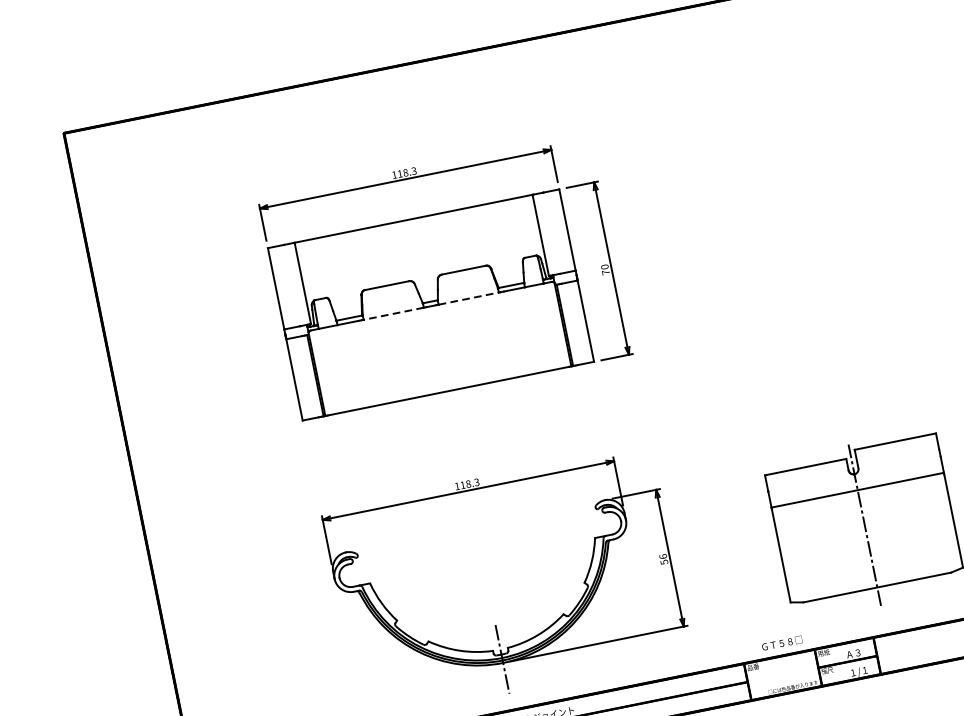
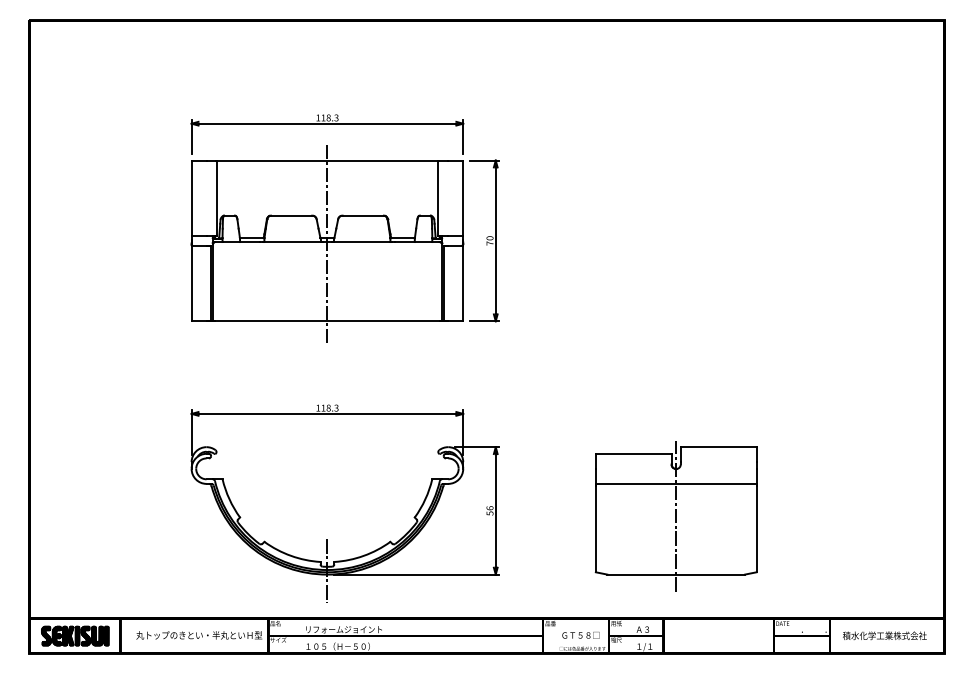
line: (468, 299) -> (362, 242), dashed -> solid
line: (431, 307) -> (327, 243), added
line: (393, 314) -> (292, 242), dashed -> solid
text: (781, 642) -> (580, 634), moved

